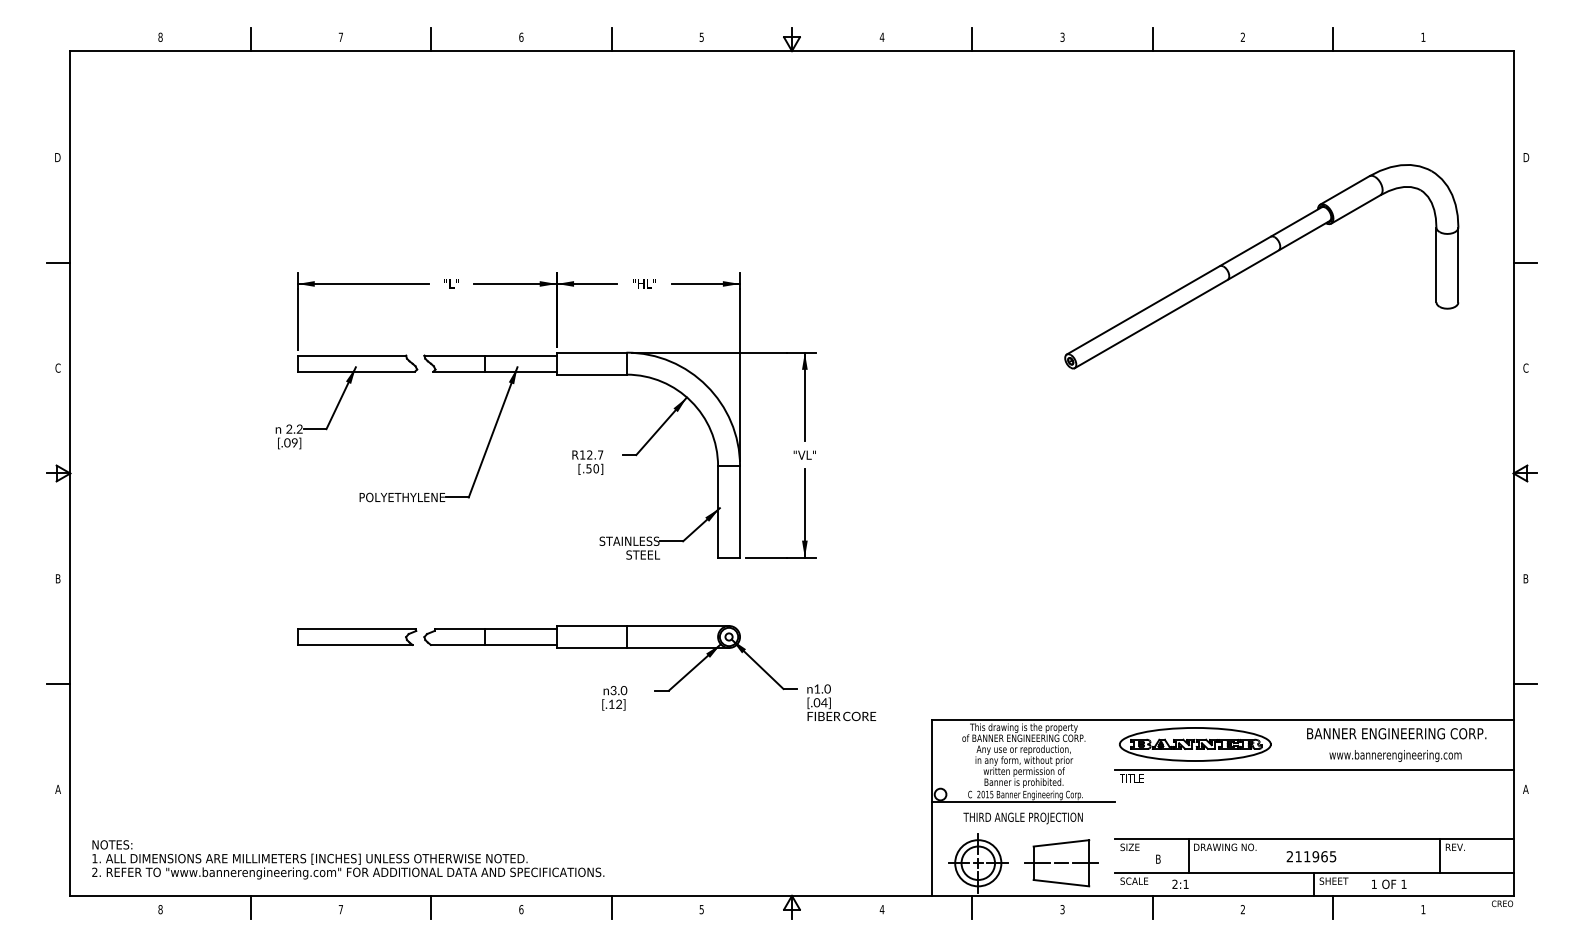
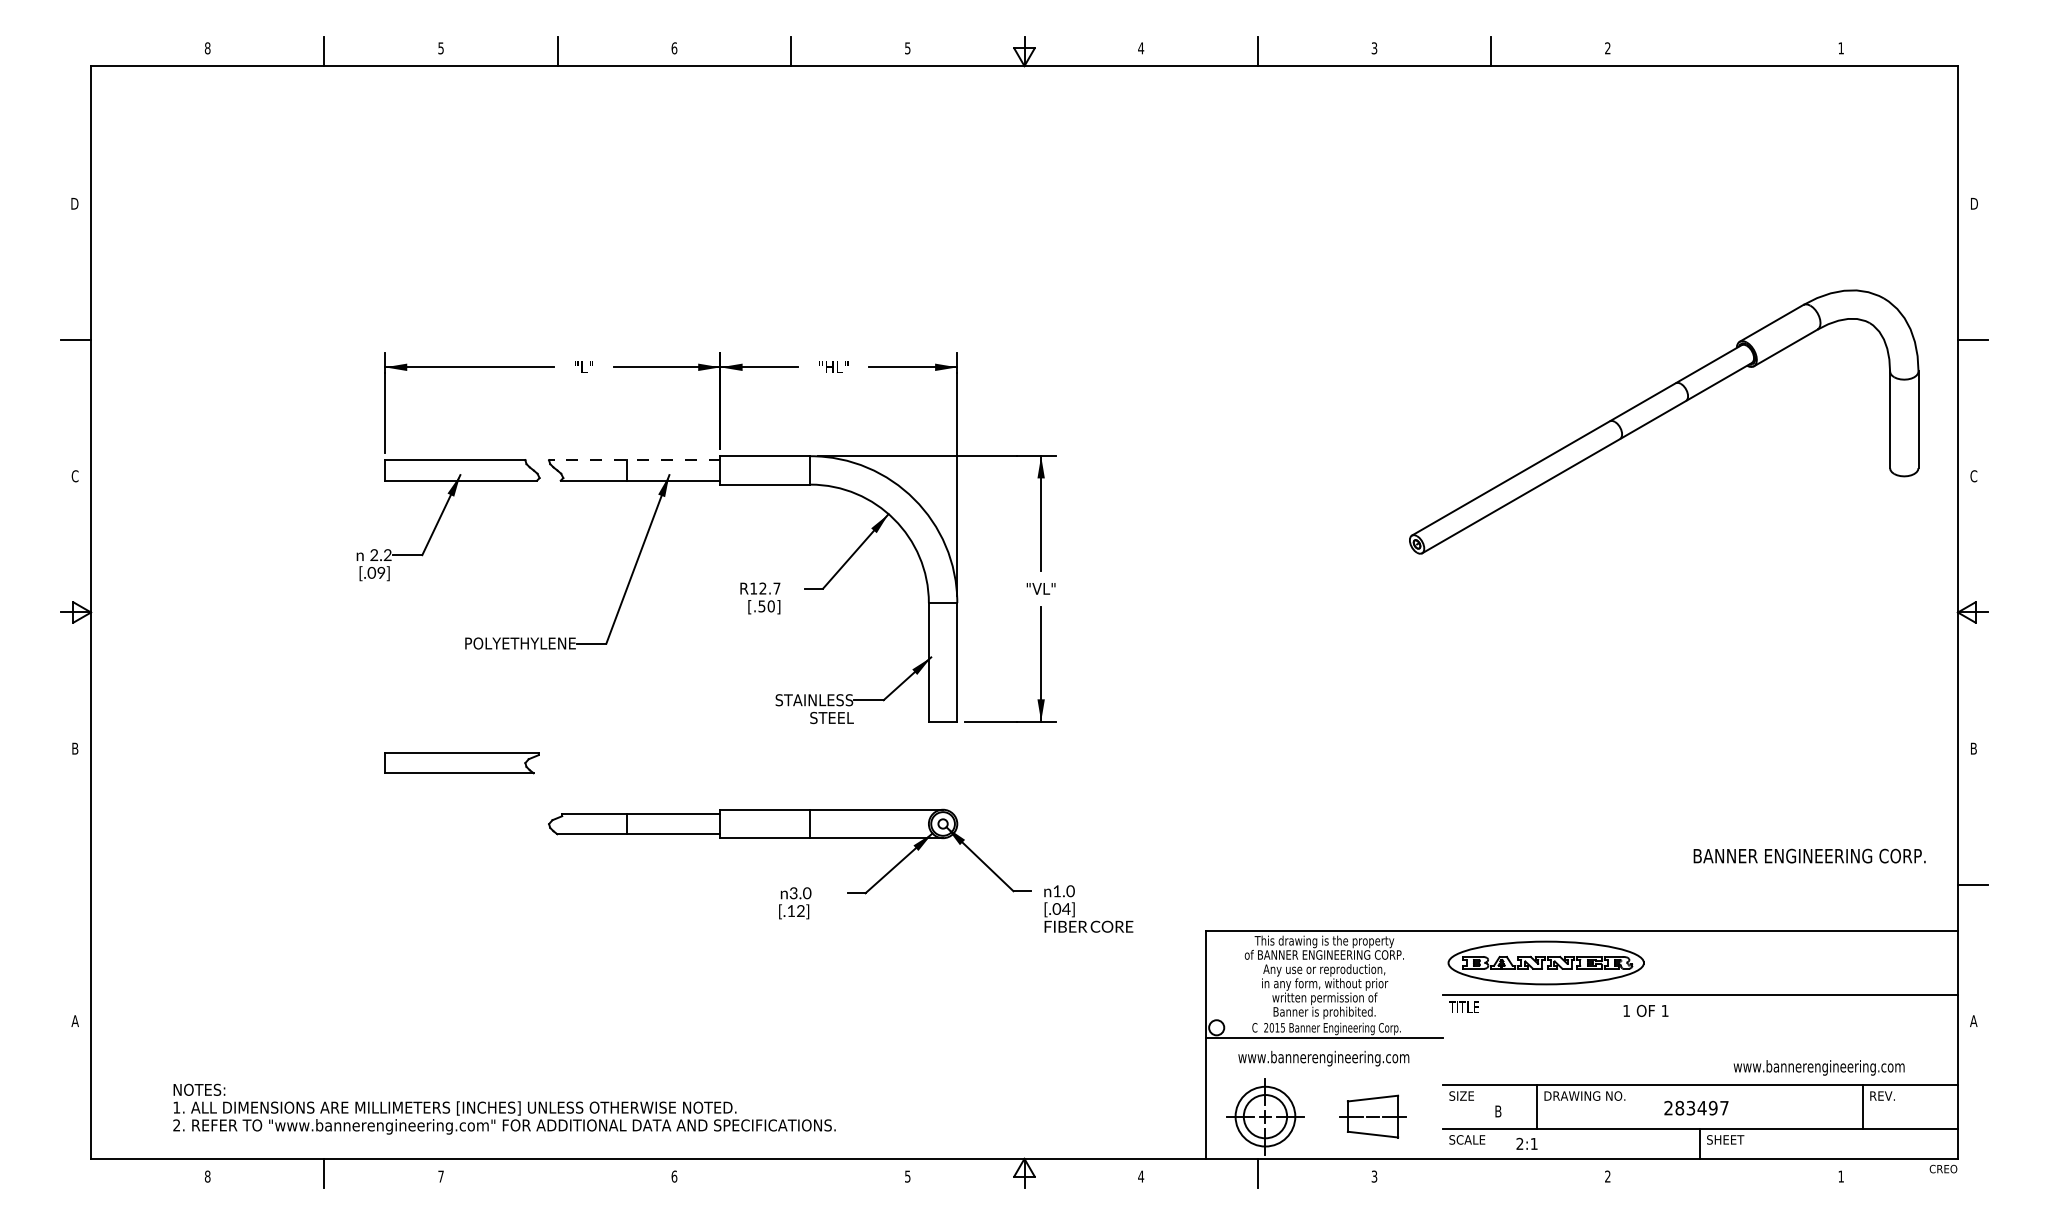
text: (340, 37) -> (440, 48), 7 -> 5
line: (1333, 39) -> (1724, 51), removed
part: (1262, 266) -> (1664, 421), moved
line: (490, 355) -> (634, 460), solid -> dashed
part: (356, 637) -> (461, 763), moved
line: (59, 683) -> (76, 884), removed
text: (1396, 733) -> (1809, 855), moved
text: (1395, 755) -> (1818, 1067), moved
text: (1023, 818) -> (1323, 1058), THIRD ANGLE PROJECTION -> www.bannerengineering.com
text: (1315, 856) -> (1701, 1107), 211965 -> 283497
text: (348, 859) -> (504, 1108), moved
part: (1061, 863) -> (1372, 1116), size x0.7
text: (1388, 884) -> (1645, 1010), moved
line: (430, 907) -> (557, 1173), removed
line: (611, 907) -> (791, 1173), removed
line: (1153, 907) -> (1491, 1173), removed
line: (1333, 907) -> (1724, 1173), removed

